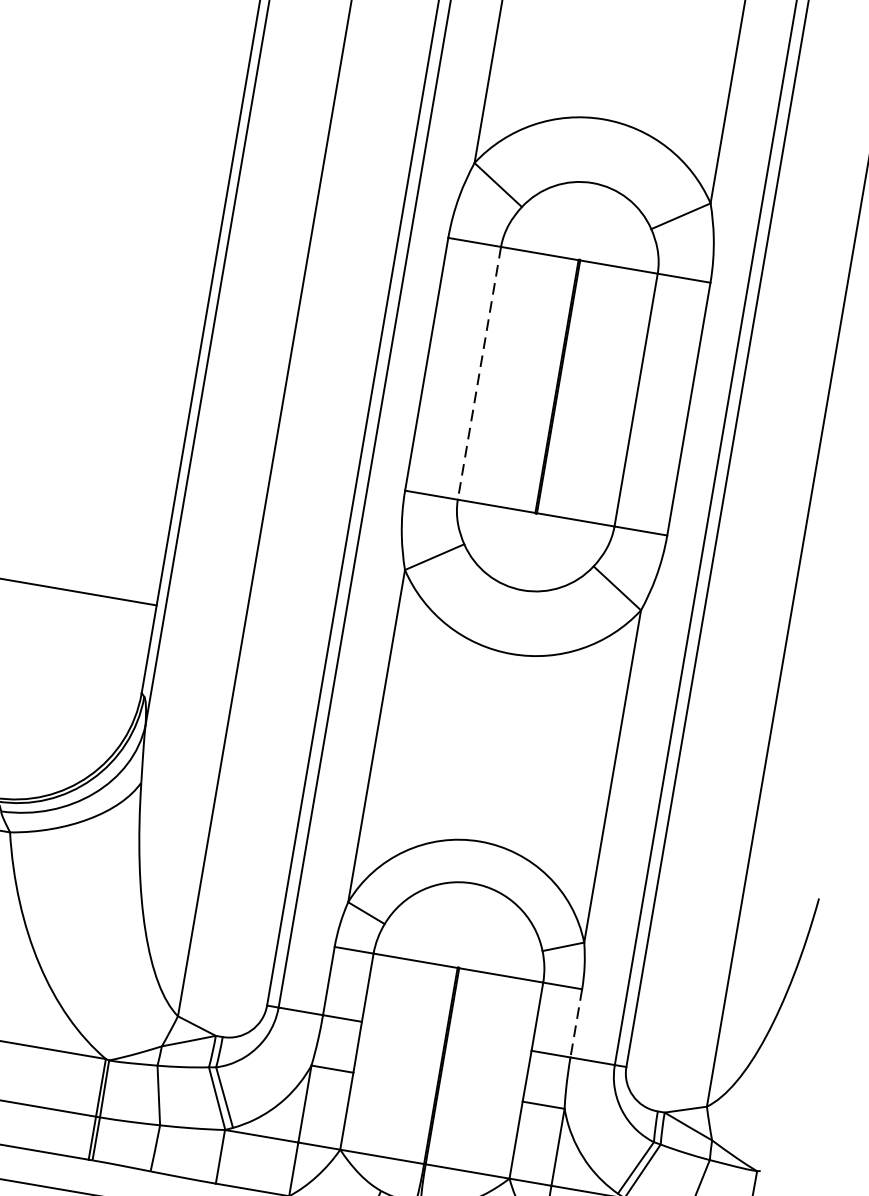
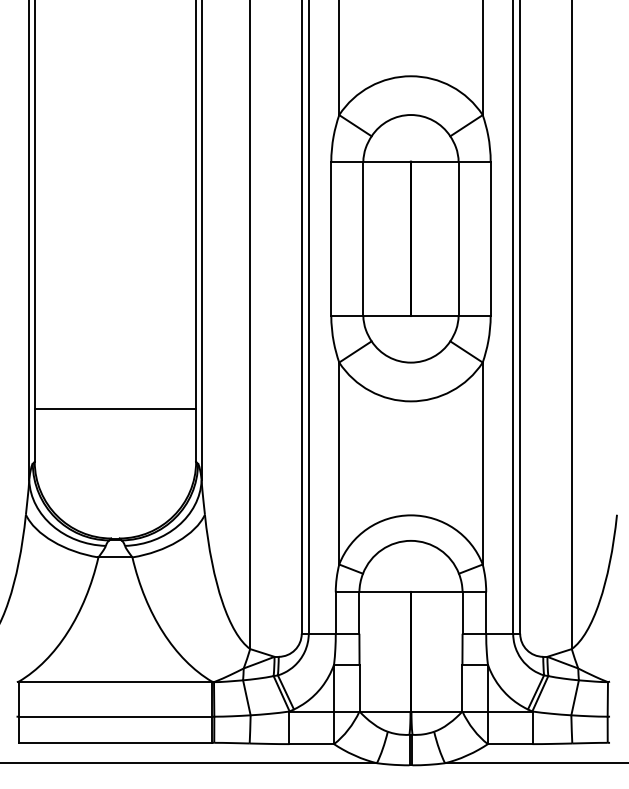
line: (479, 372) -> (363, 238), dashed -> solid
line: (576, 1024) -> (486, 613), dashed -> solid

